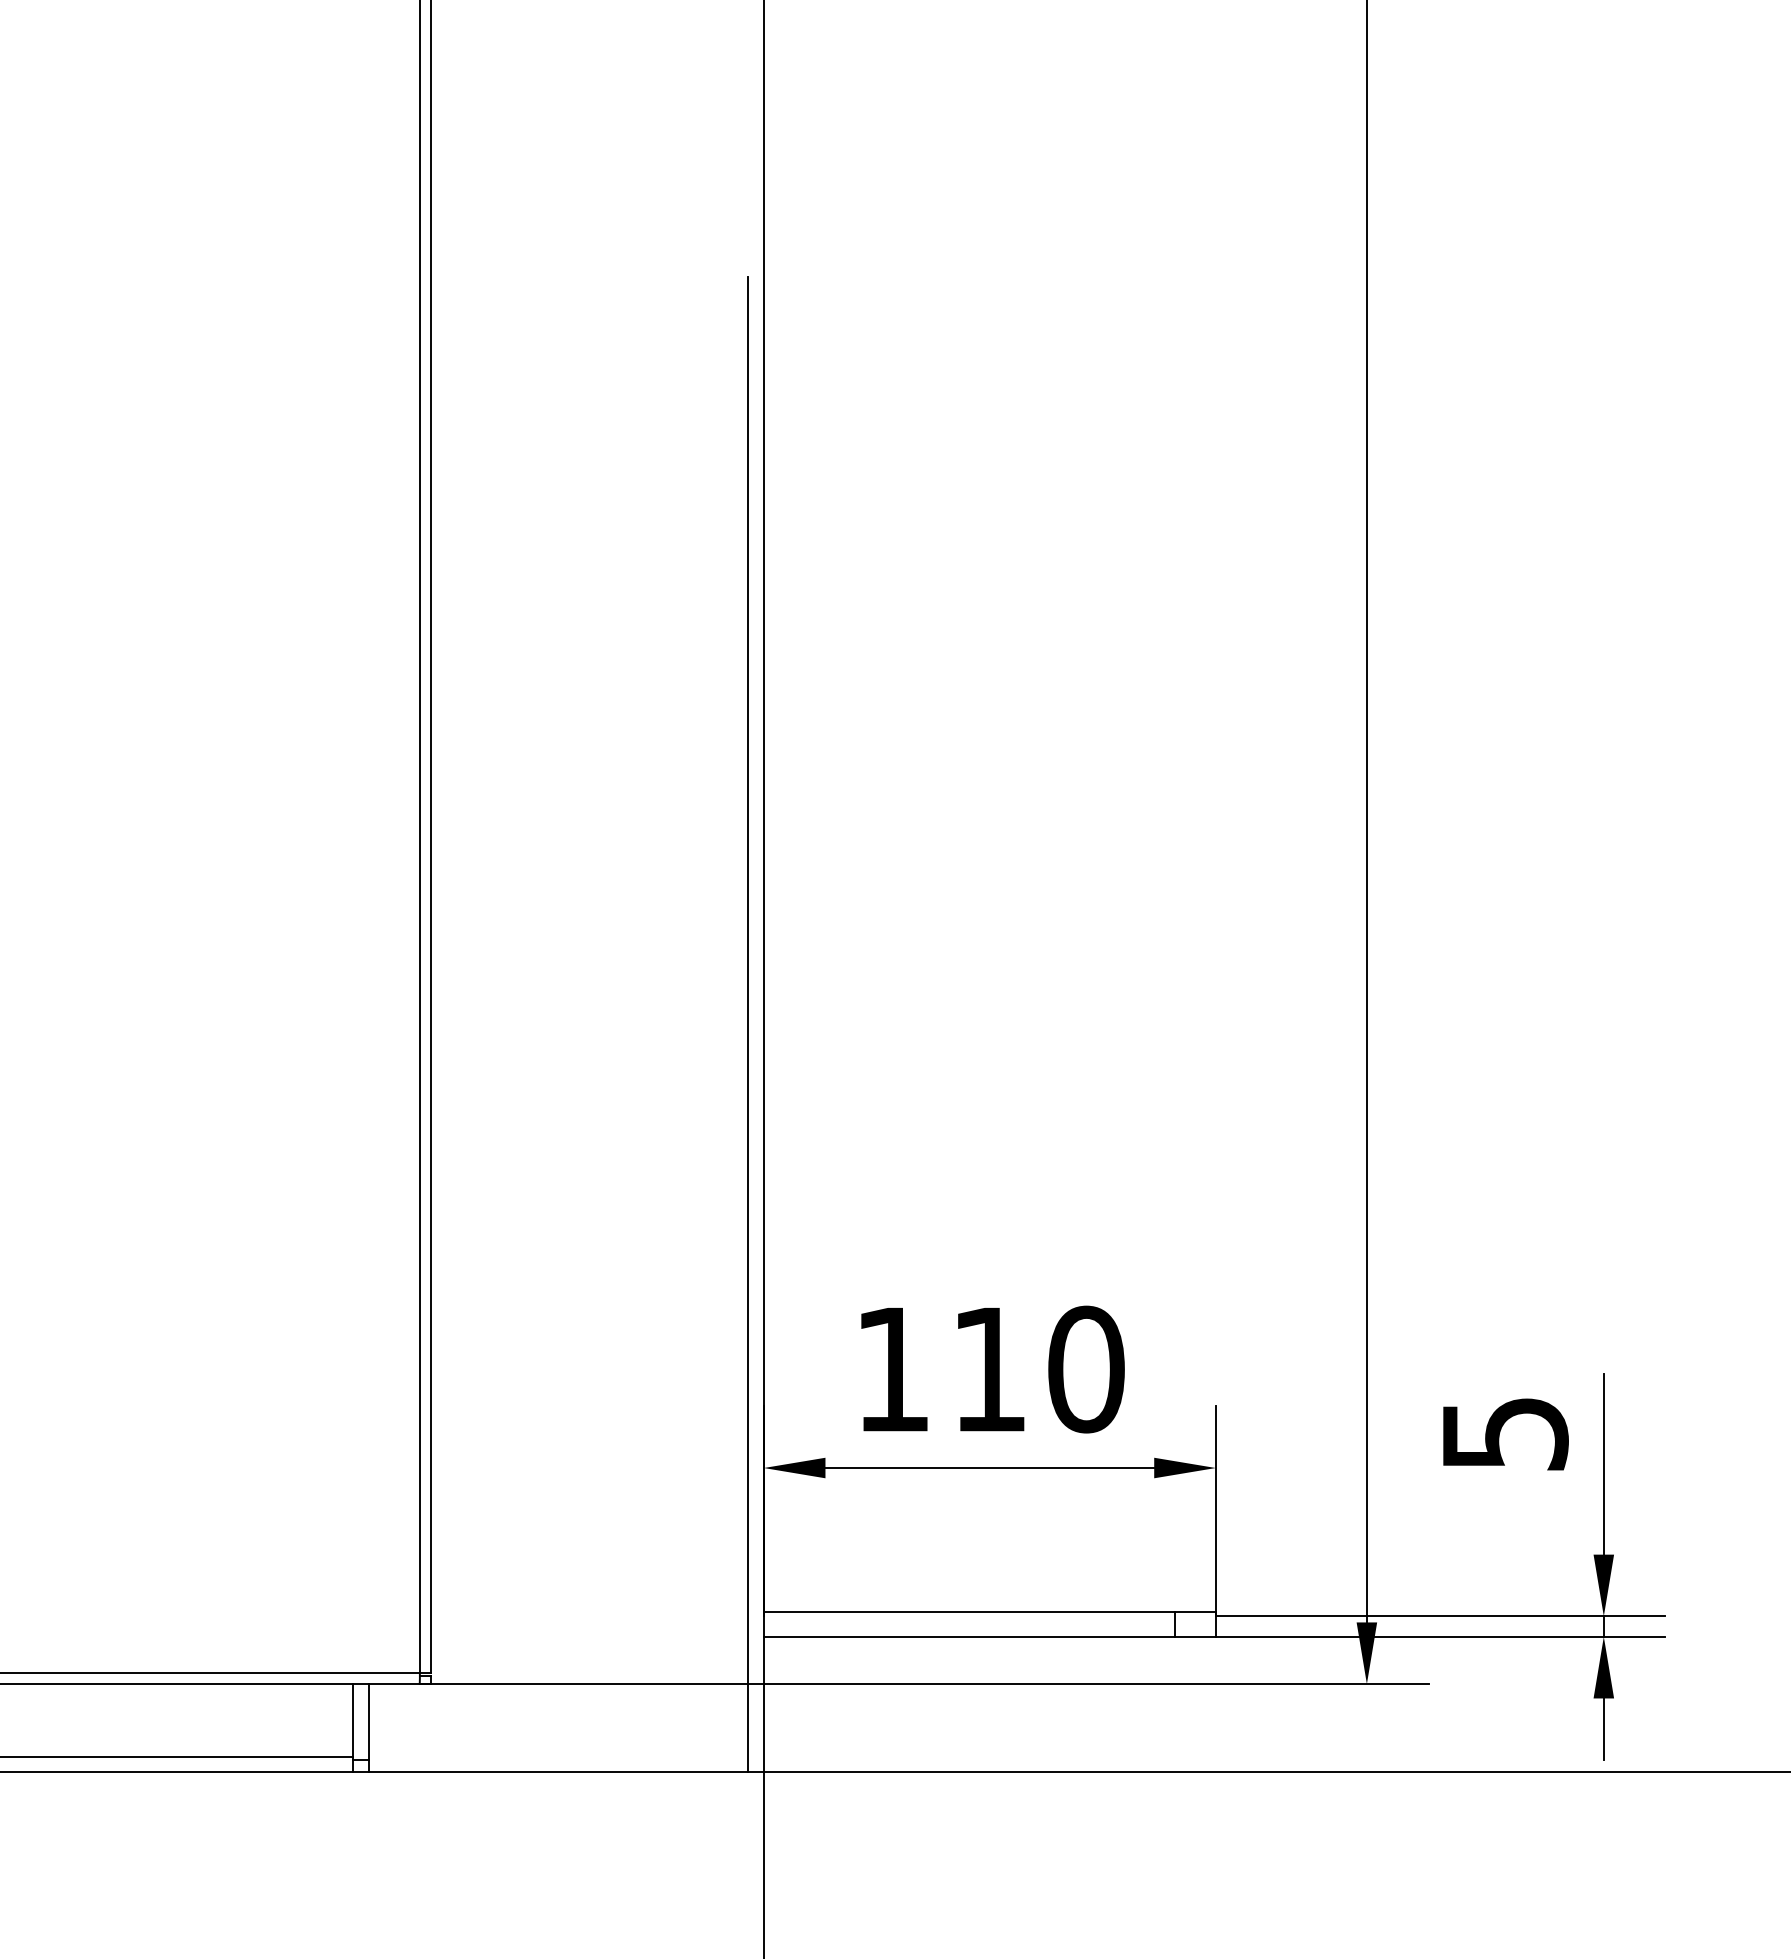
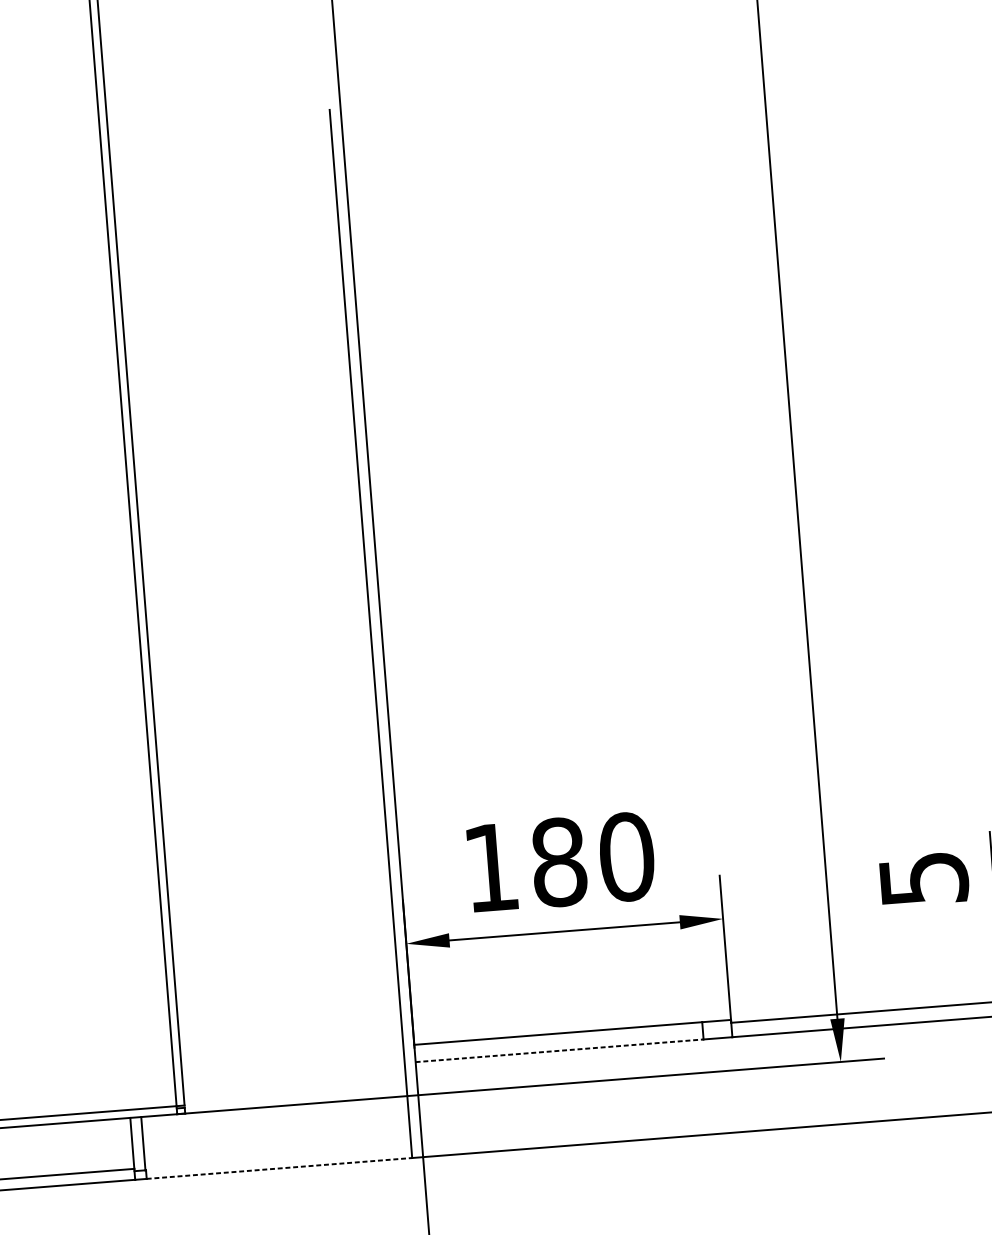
text: (989, 1369) -> (559, 862), 110 -> 180
line: (969, 1636) -> (559, 1050), solid -> dashed
line: (559, 1772) -> (279, 1168), solid -> dashed

